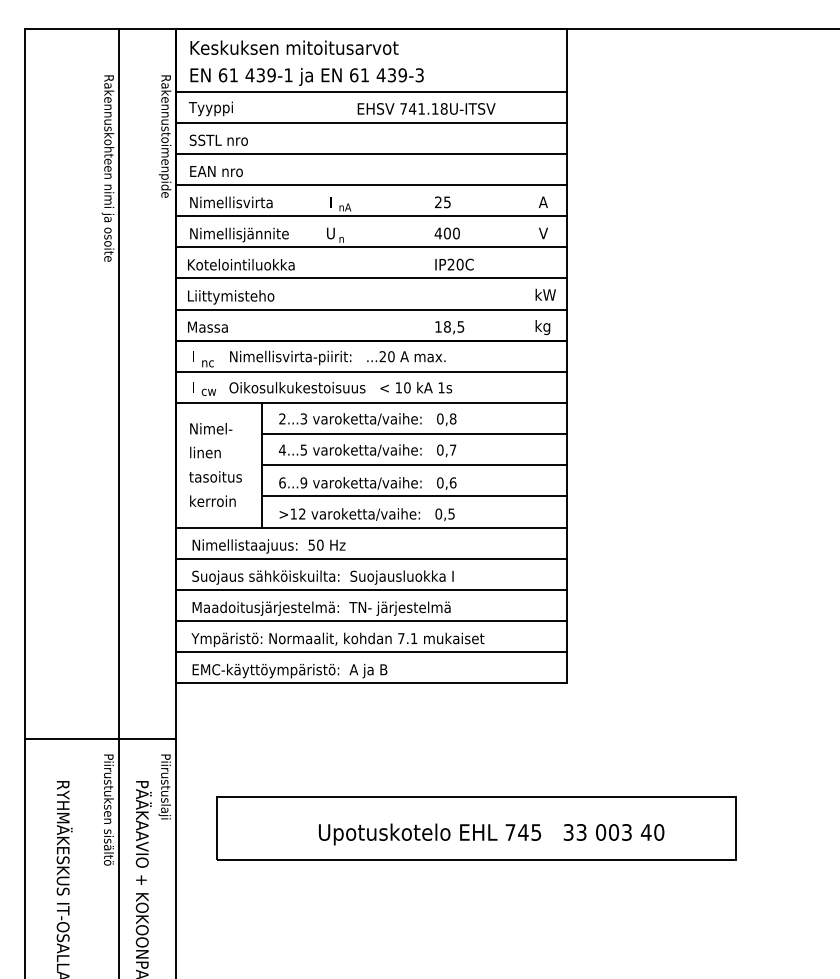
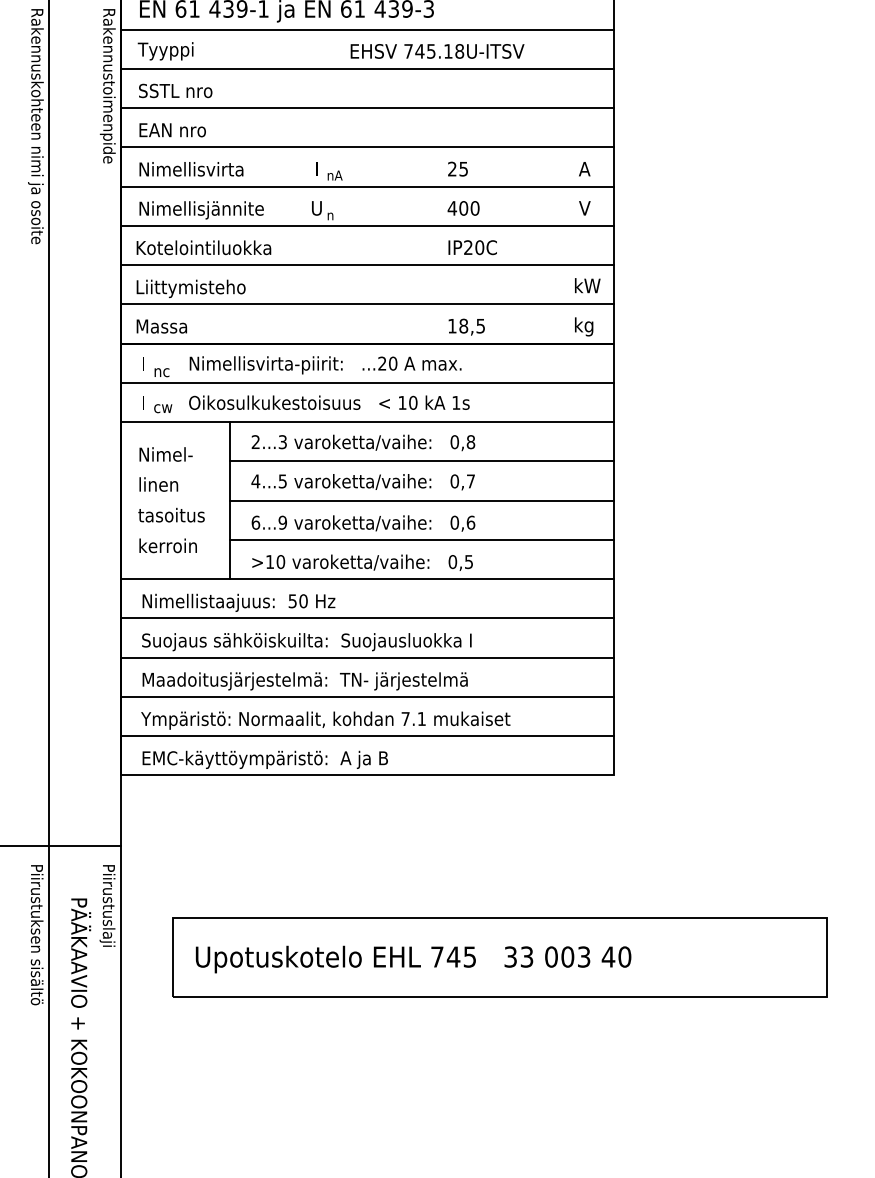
text: (421, 108) -> (431, 50), 741.18U-ITSV -> 745.18U-ITSV
text: (302, 513) -> (281, 561), >12 -> >10
text: (491, 834) -> (413, 959), moved

